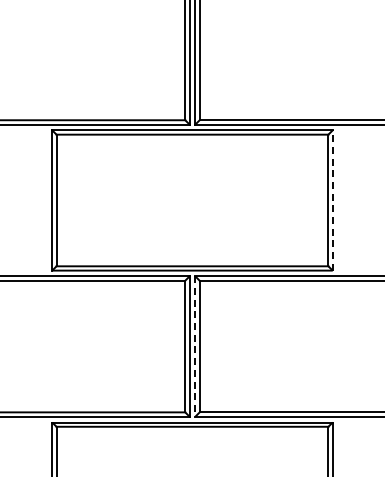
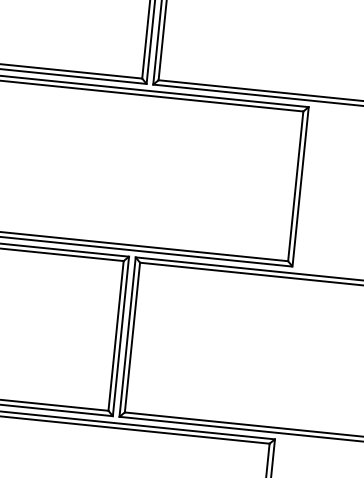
line: (332, 200) -> (300, 186), dashed -> solid
line: (195, 347) -> (127, 338), dashed -> solid

